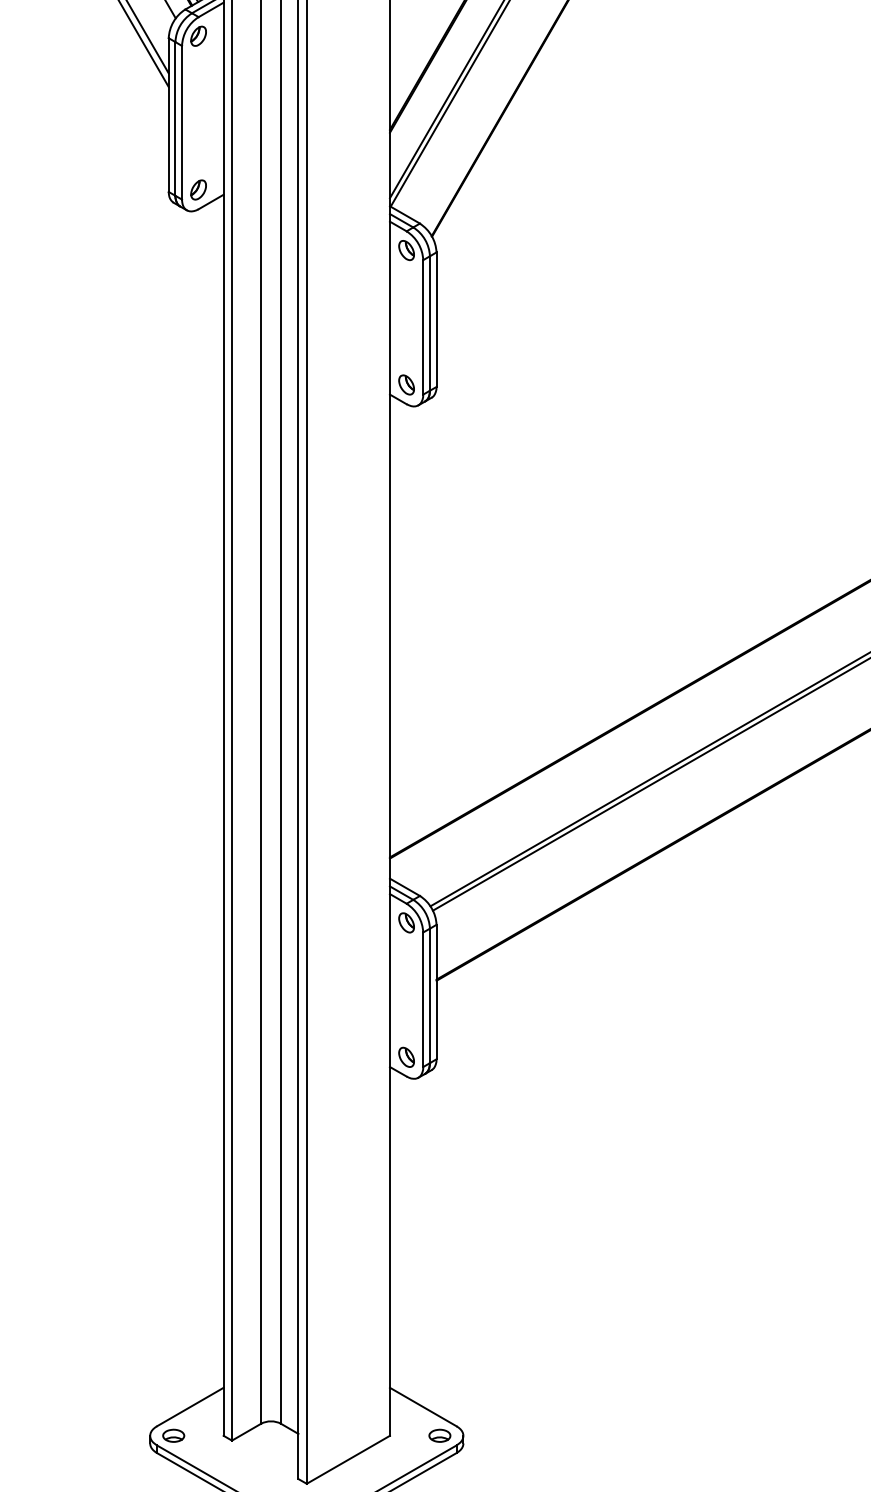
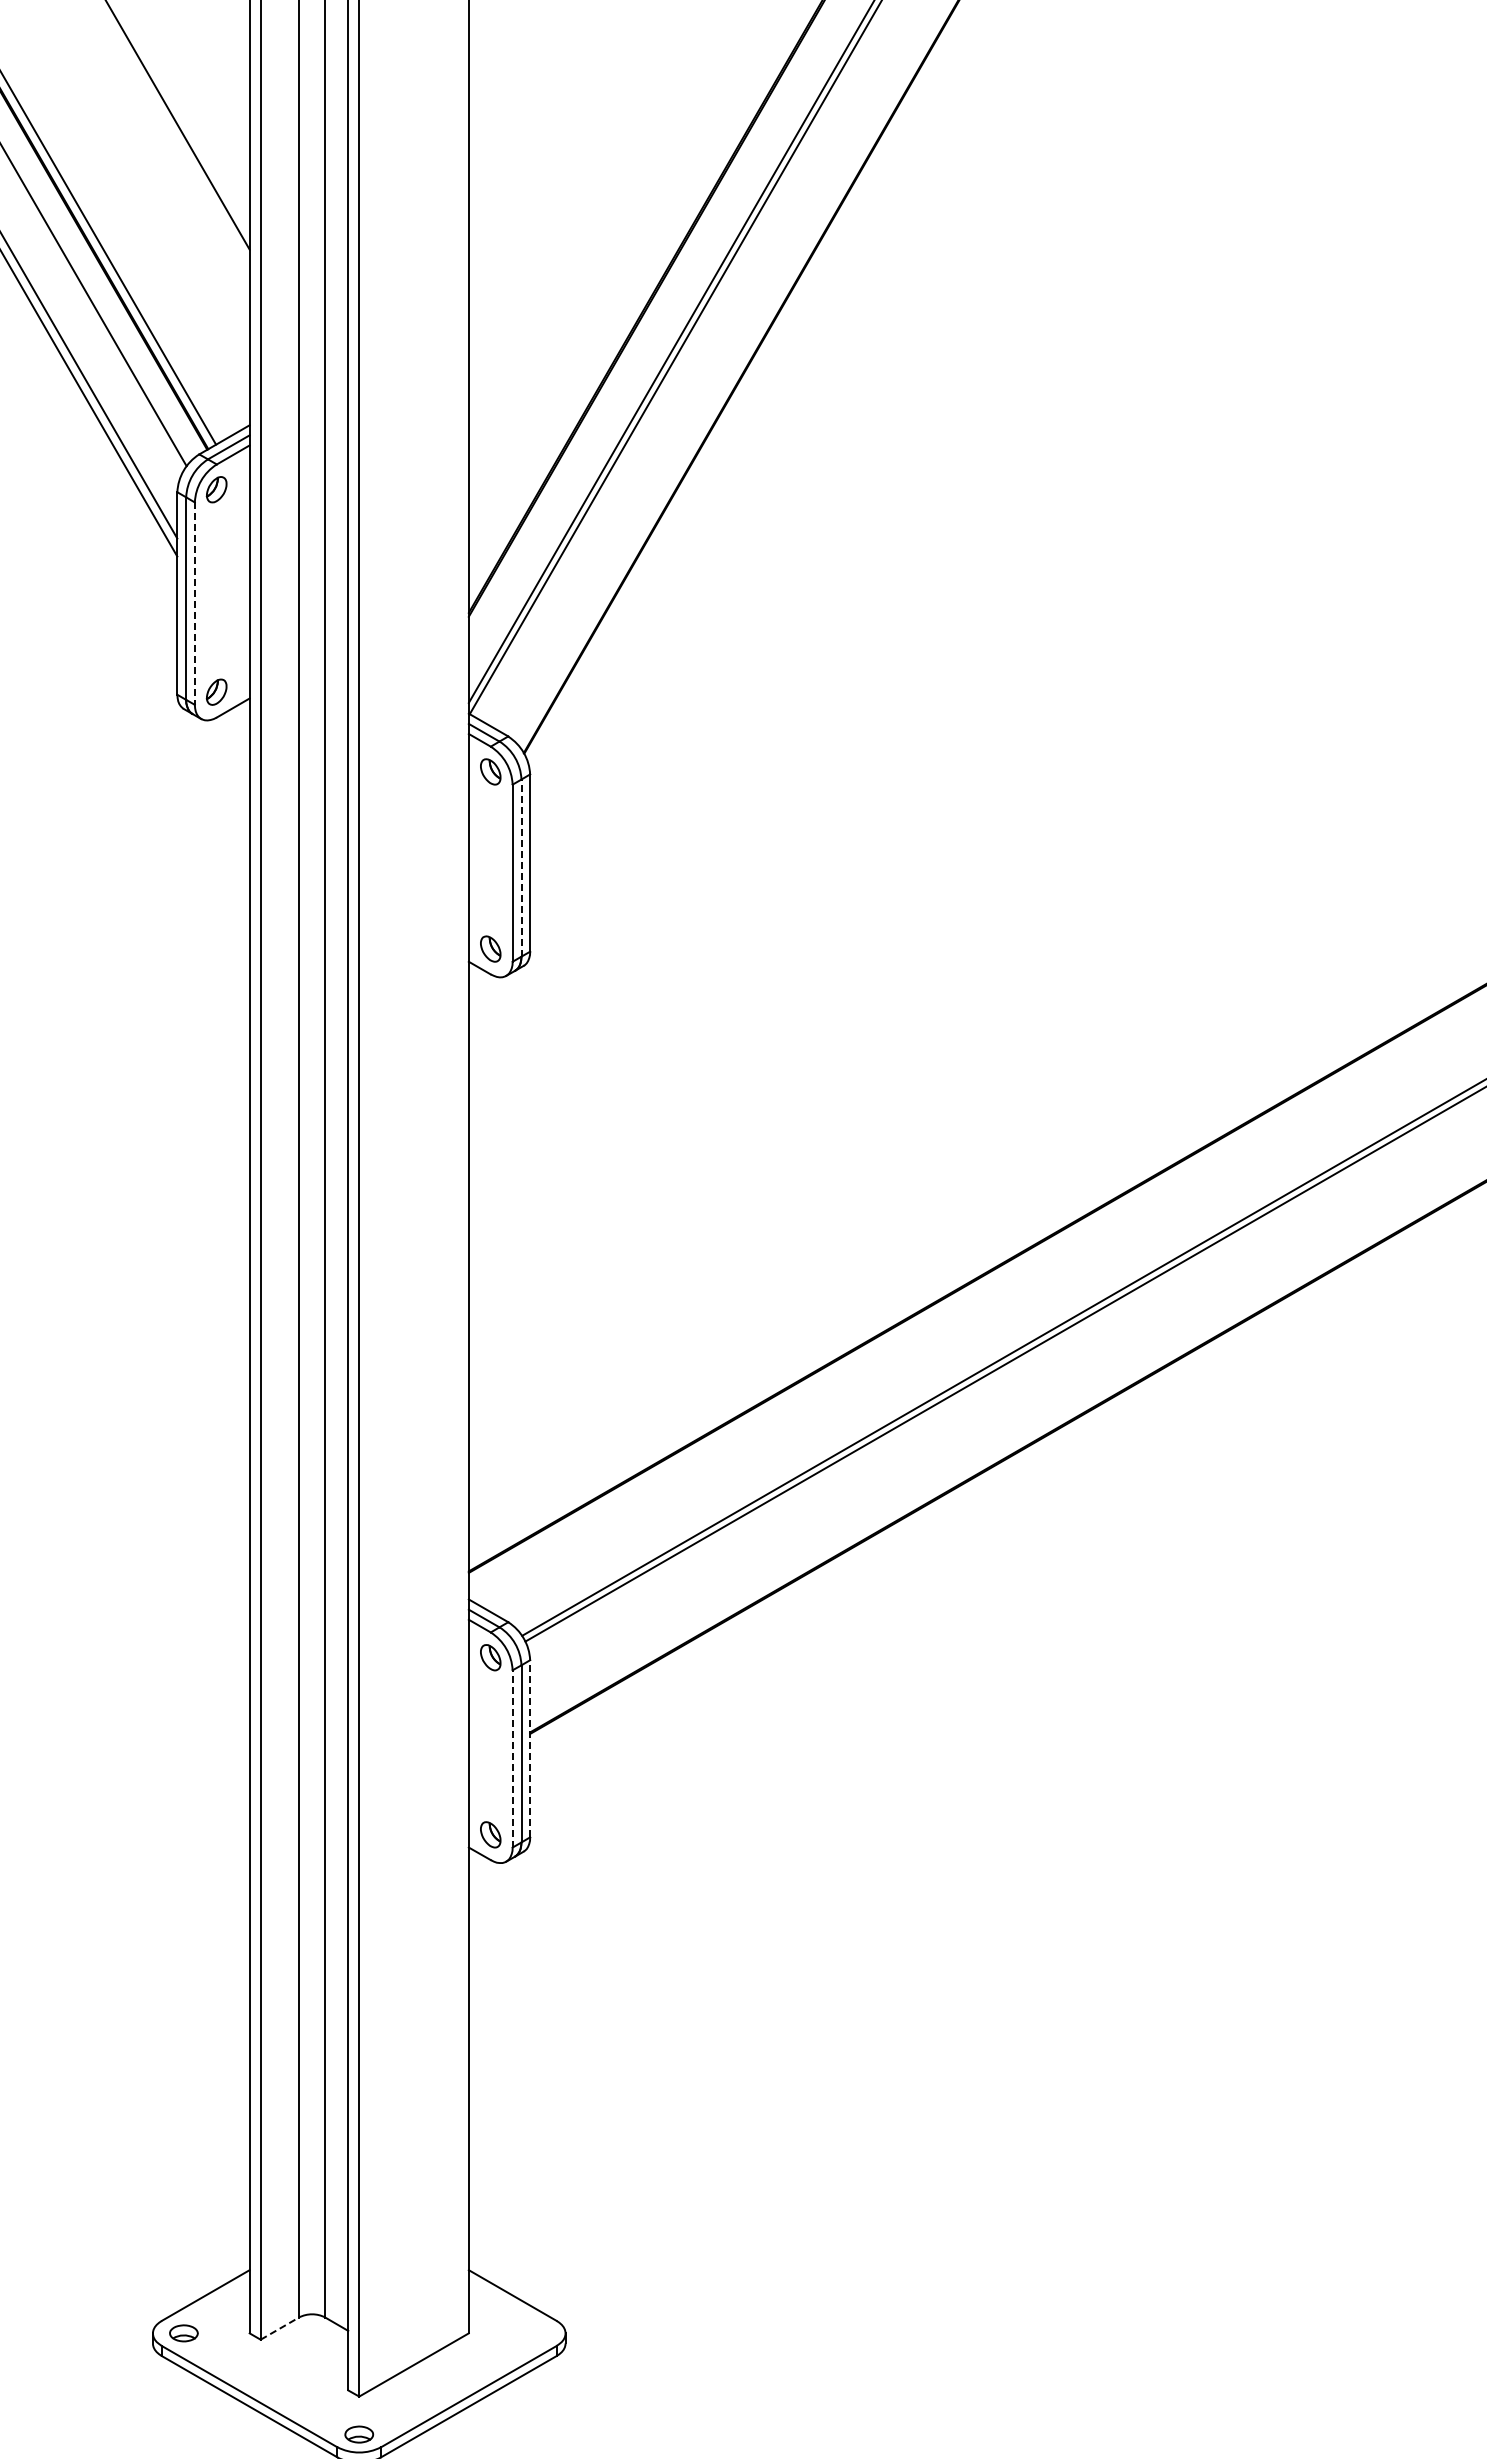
line: (181, 123) -> (194, 604), solid -> dashed
line: (429, 323) -> (521, 868), solid -> dashed
line: (436, 991) -> (530, 1748), solid -> dashed
line: (423, 999) -> (512, 1758), solid -> dashed
line: (247, 1432) -> (280, 2328), solid -> dashed
part: (439, 1435) -> (534, 2333), removed

